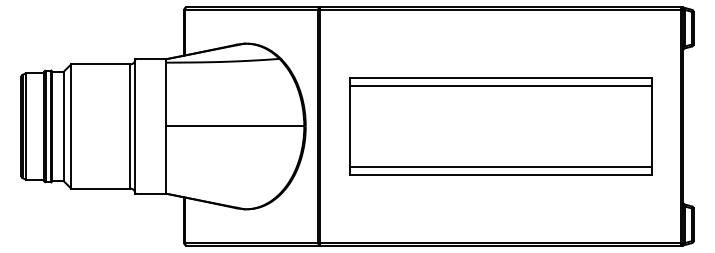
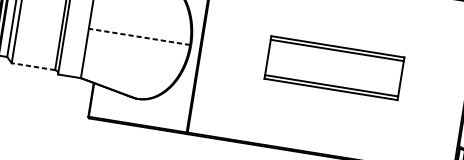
line: (235, 126) -> (139, 36), solid -> dashed
part: (500, 126) -> (334, 68), size x0.6
line: (100, 188) -> (33, 66), solid -> dashed

